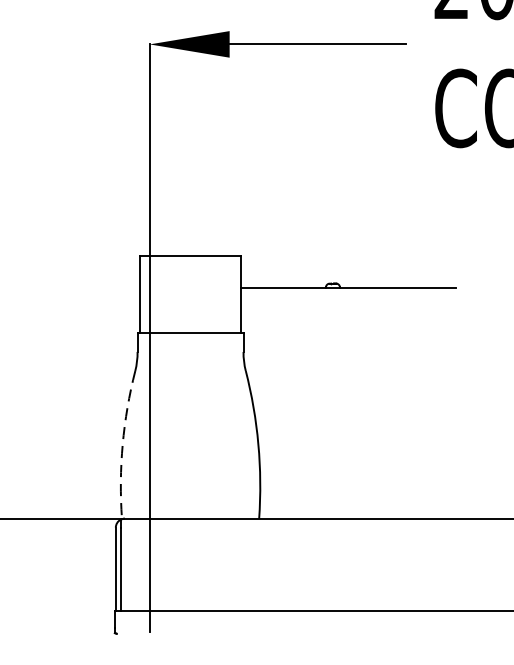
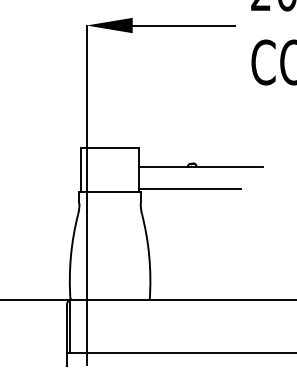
line: (327, 326) -> (189, 188), added
arc: (122, 444) -> (70, 256), dashed -> solid

